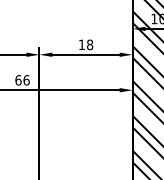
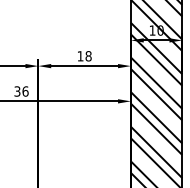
text: (18, 80) -> (17, 91), 66 -> 36

